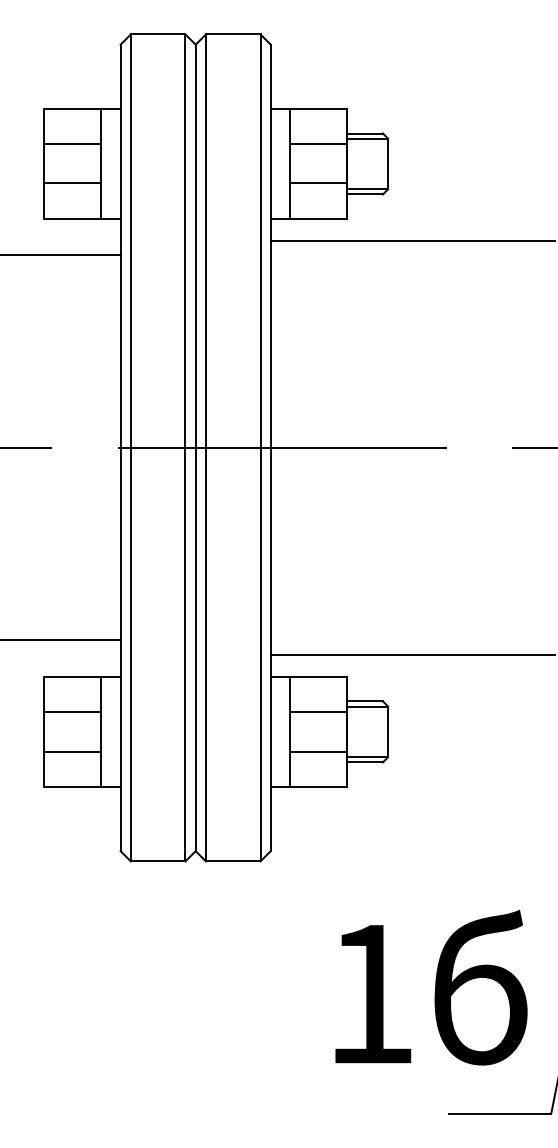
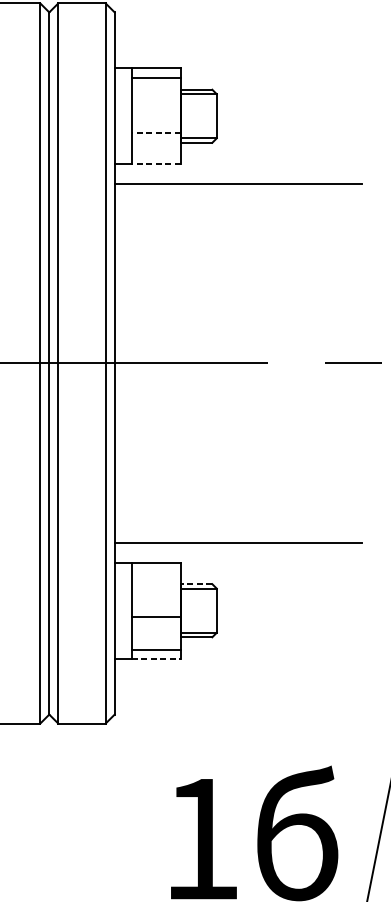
line: (318, 143) -> (156, 77), moved
line: (318, 183) -> (156, 133), solid -> dashed
line: (318, 218) -> (156, 163), solid -> dashed
line: (364, 701) -> (196, 584), solid -> dashed
line: (318, 712) -> (156, 617), moved
line: (318, 751) -> (156, 649), moved
line: (319, 787) -> (157, 659), solid -> dashed

